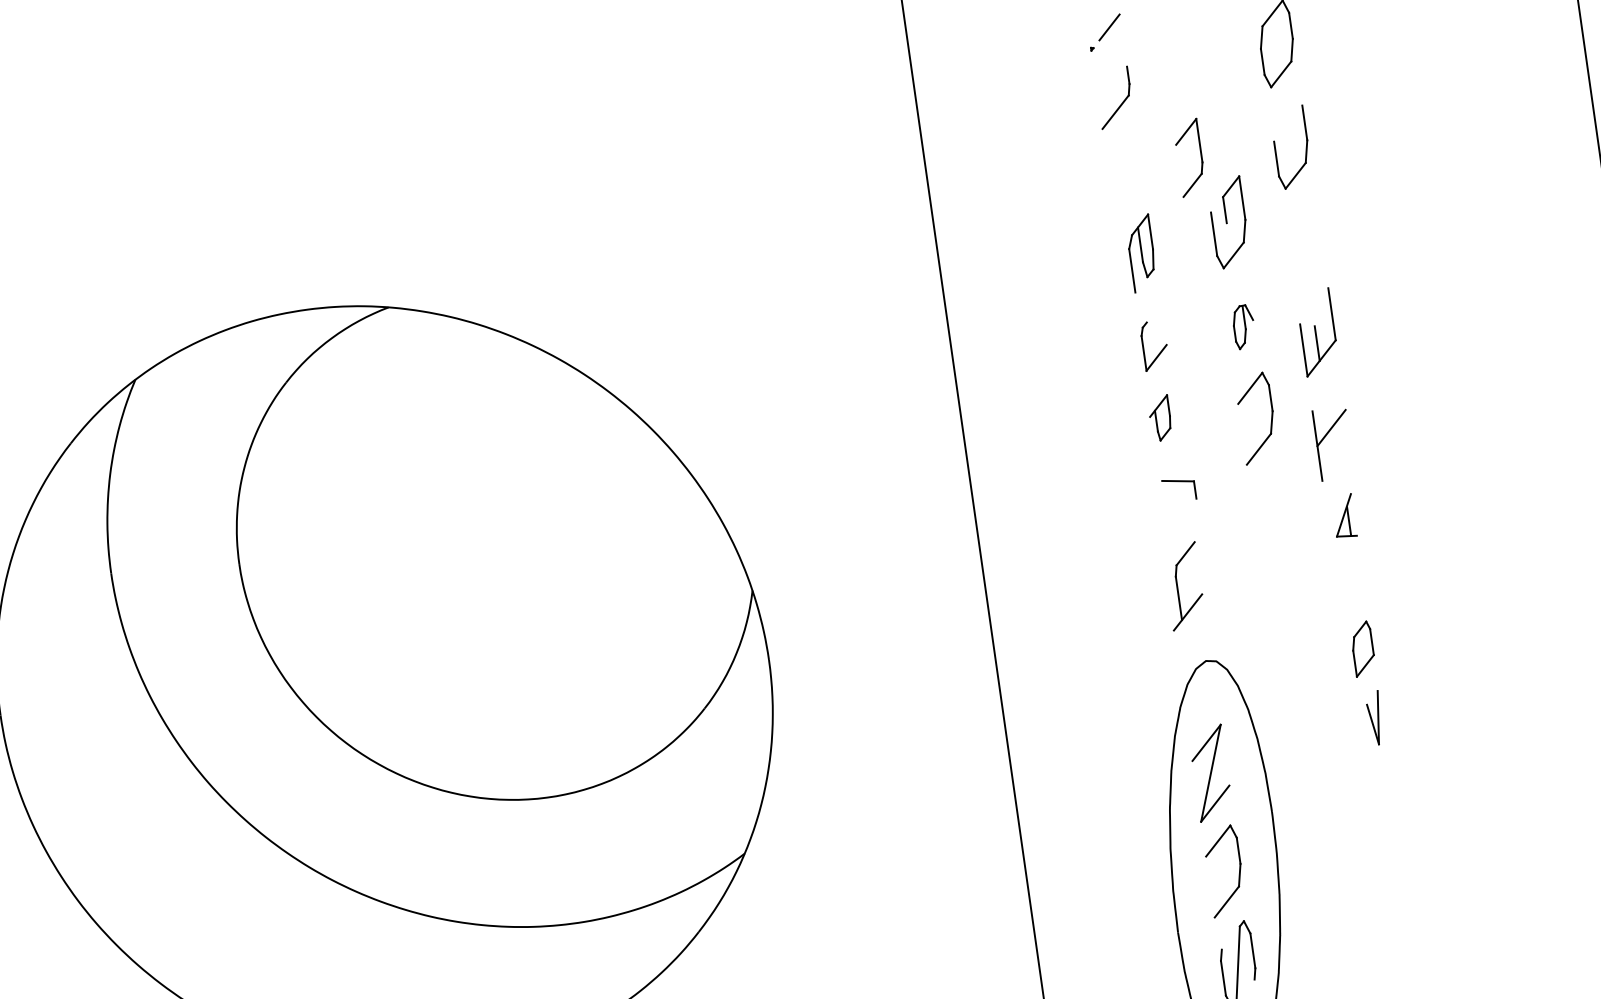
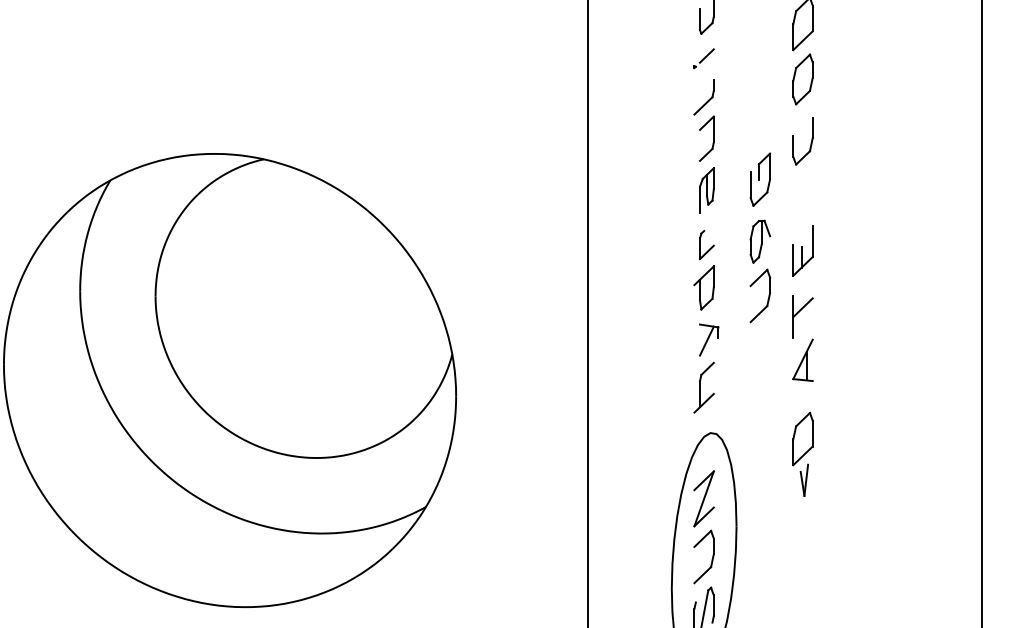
part: (1200, 156) -> (713, 138), moved
part: (1244, 326) -> (760, 241), size x1.67
part: (1159, 417) -> (703, 287), size x1.67
line: (1176, 506) -> (706, 340), added
part: (1343, 515) -> (802, 359), size x1.67
part: (1361, 648) -> (802, 438), size x1.67

